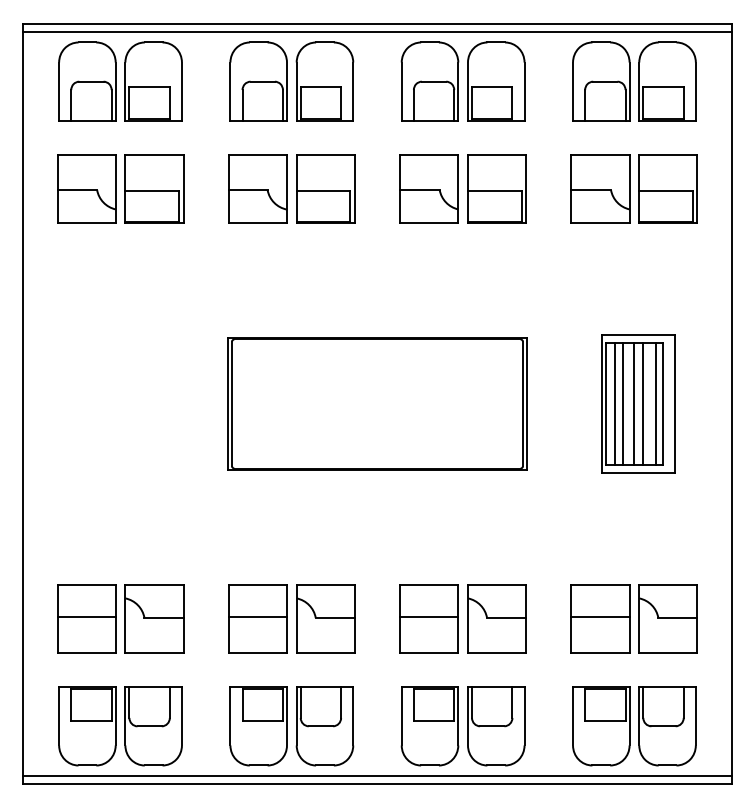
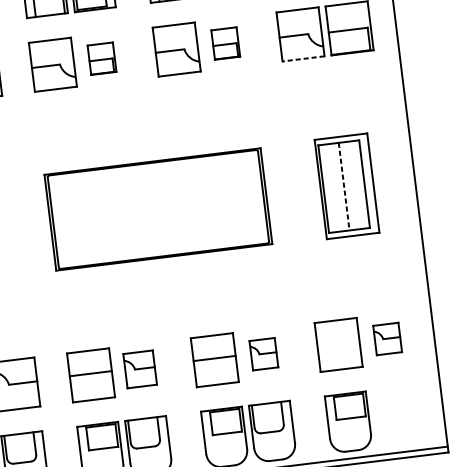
part: (325, 188) -> (101, 58), size x0.6
part: (496, 188) -> (225, 43), size x0.6
line: (600, 223) -> (303, 59), solid -> dashed
line: (615, 403) -> (330, 188), removed
line: (623, 403) -> (336, 187), removed
line: (634, 403) -> (344, 186), solid -> dashed
line: (643, 403) -> (350, 185), removed
line: (655, 403) -> (359, 184), removed
line: (600, 616) -> (338, 343), removed
part: (325, 618) -> (139, 369), size x0.7
part: (496, 618) -> (263, 353), size x0.6
part: (667, 618) -> (387, 338), size x0.6
part: (667, 726) -> (396, 416), removed

